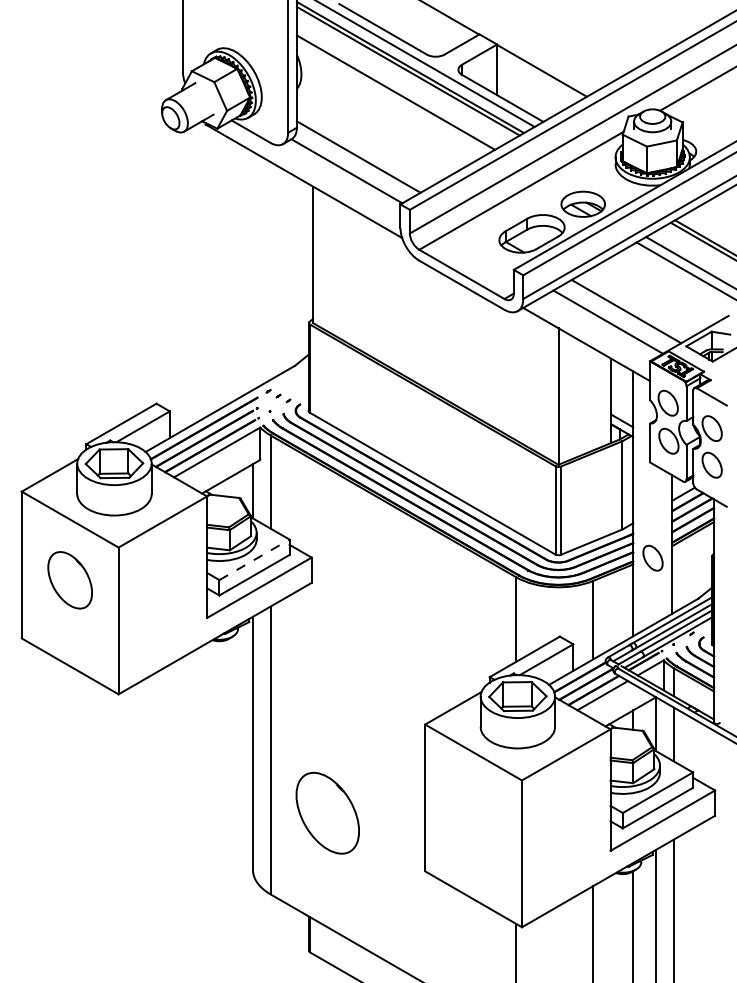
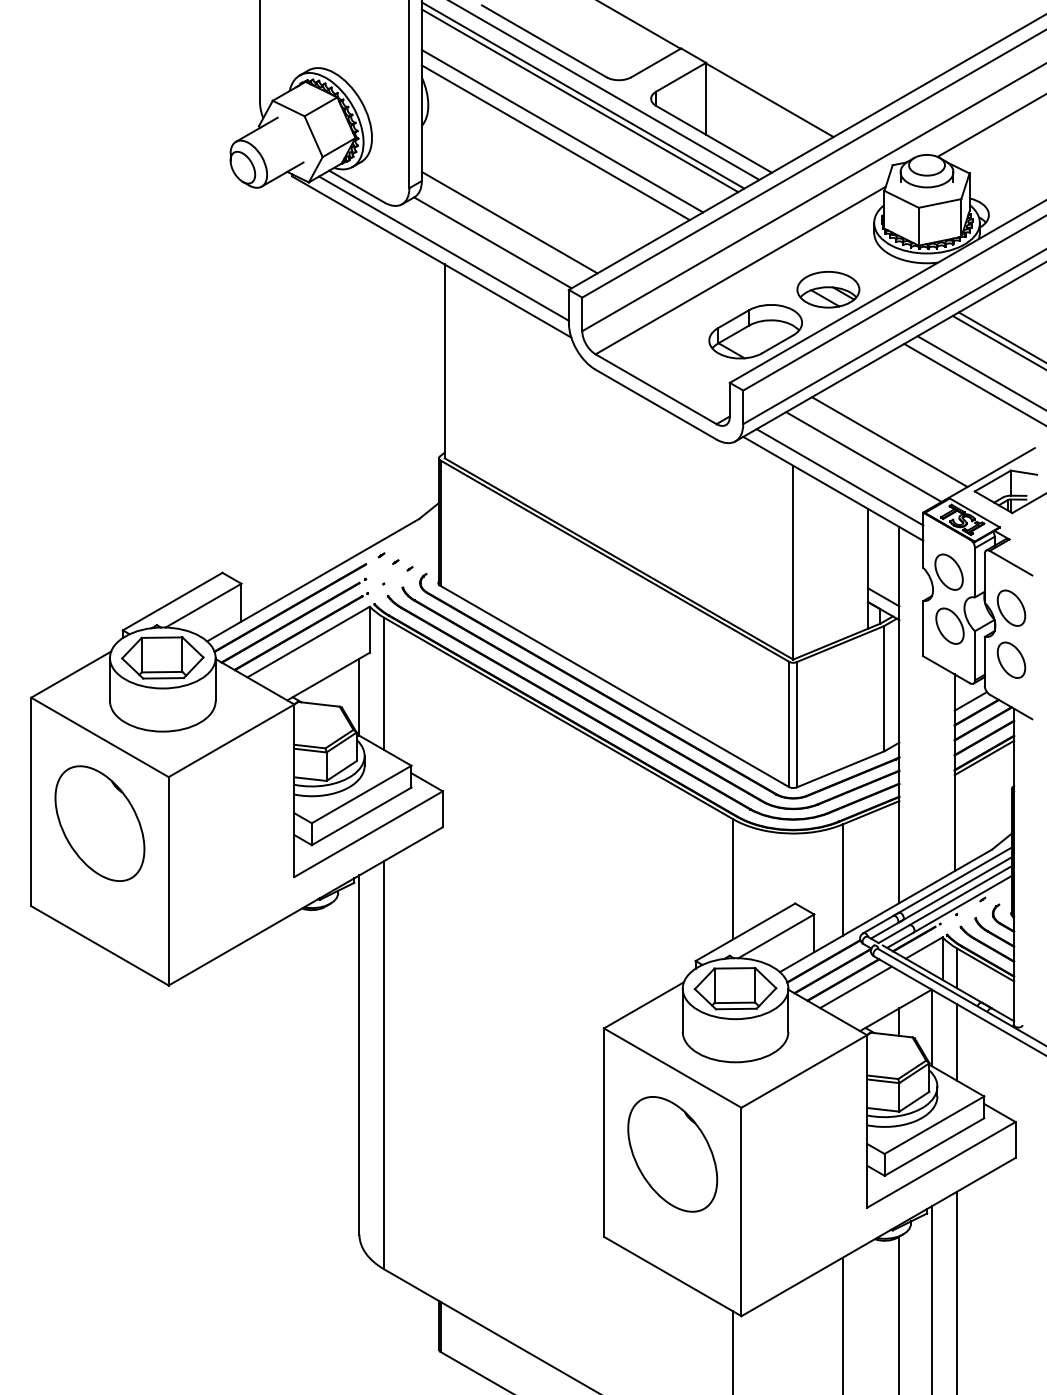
line: (391, 100) -> (555, 142), added
line: (312, 175) -> (443, 248), added
line: (591, 336) -> (839, 477), added
part: (653, 557) -> (927, 791), removed
line: (254, 559) -> (361, 794), dashed -> solid
part: (69, 580) -> (99, 823), size x1.43
part: (327, 813) -> (672, 1154), moved

